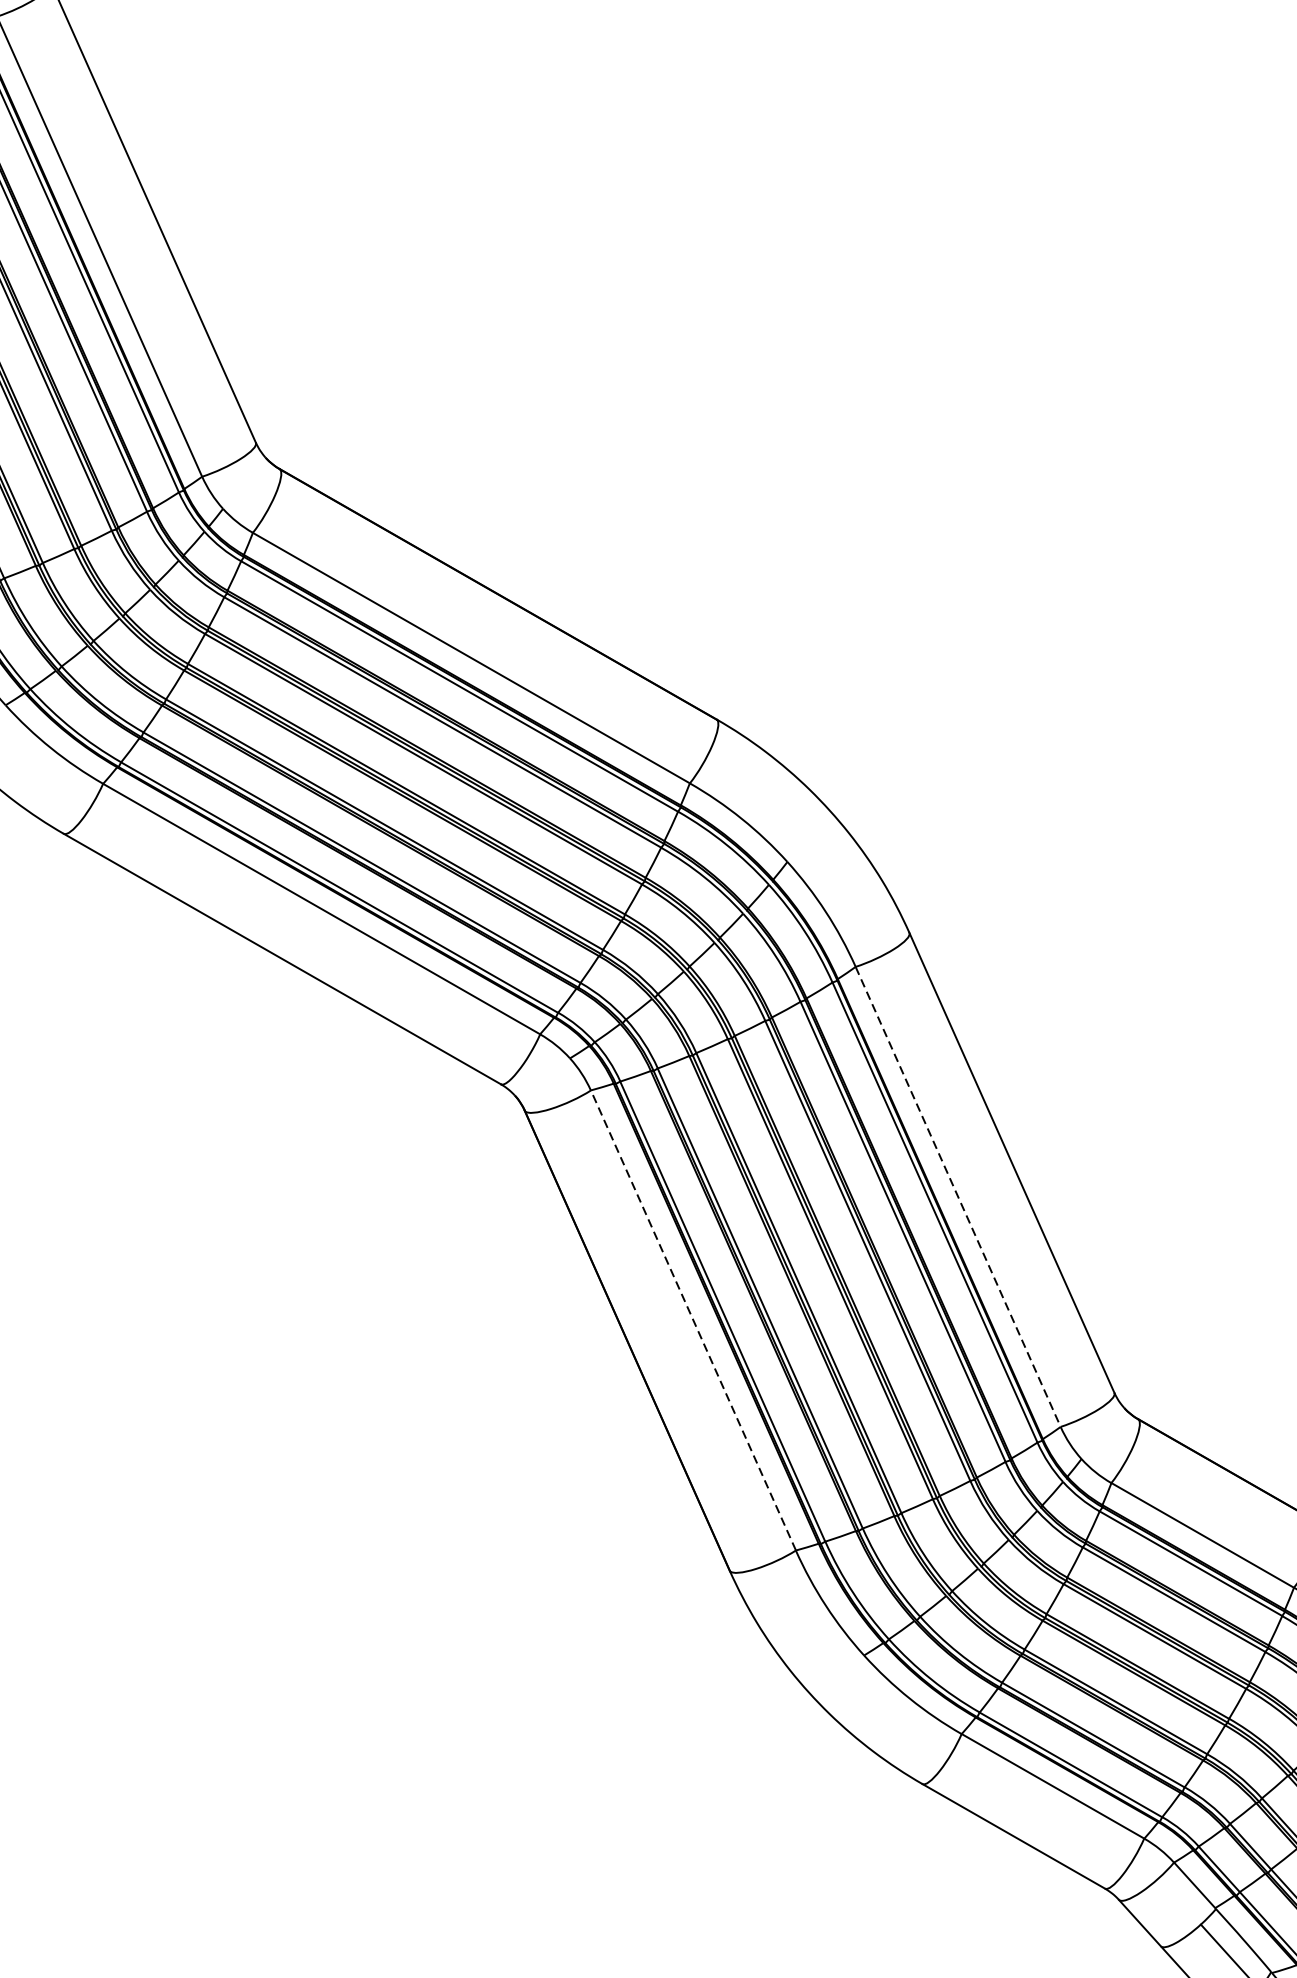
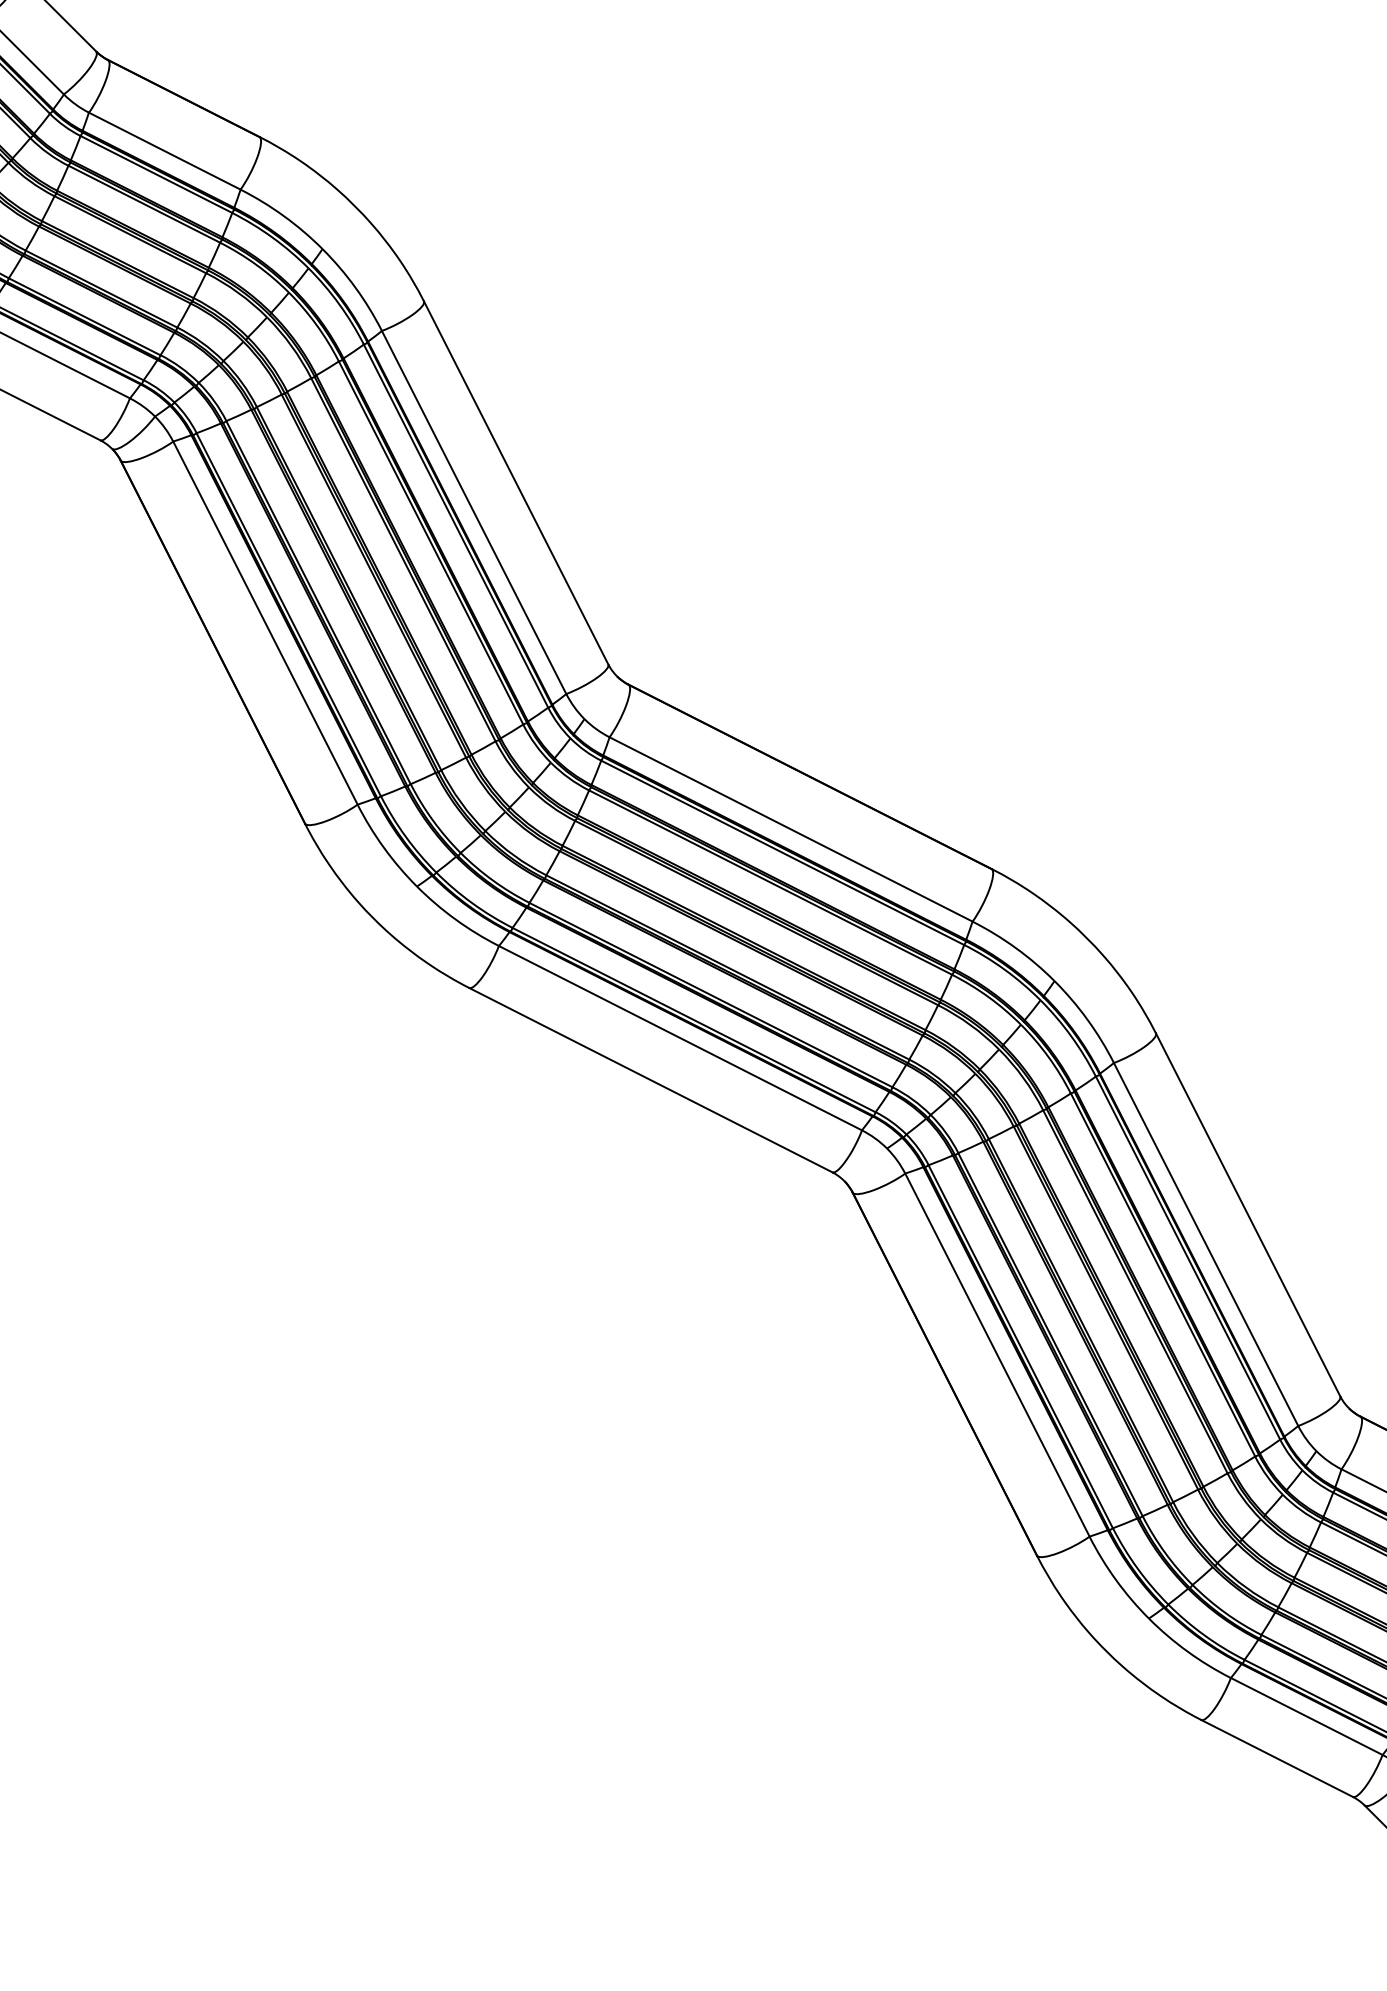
line: (958, 1196) -> (1206, 1244), dashed -> solid
line: (693, 1320) -> (997, 1355), dashed -> solid

